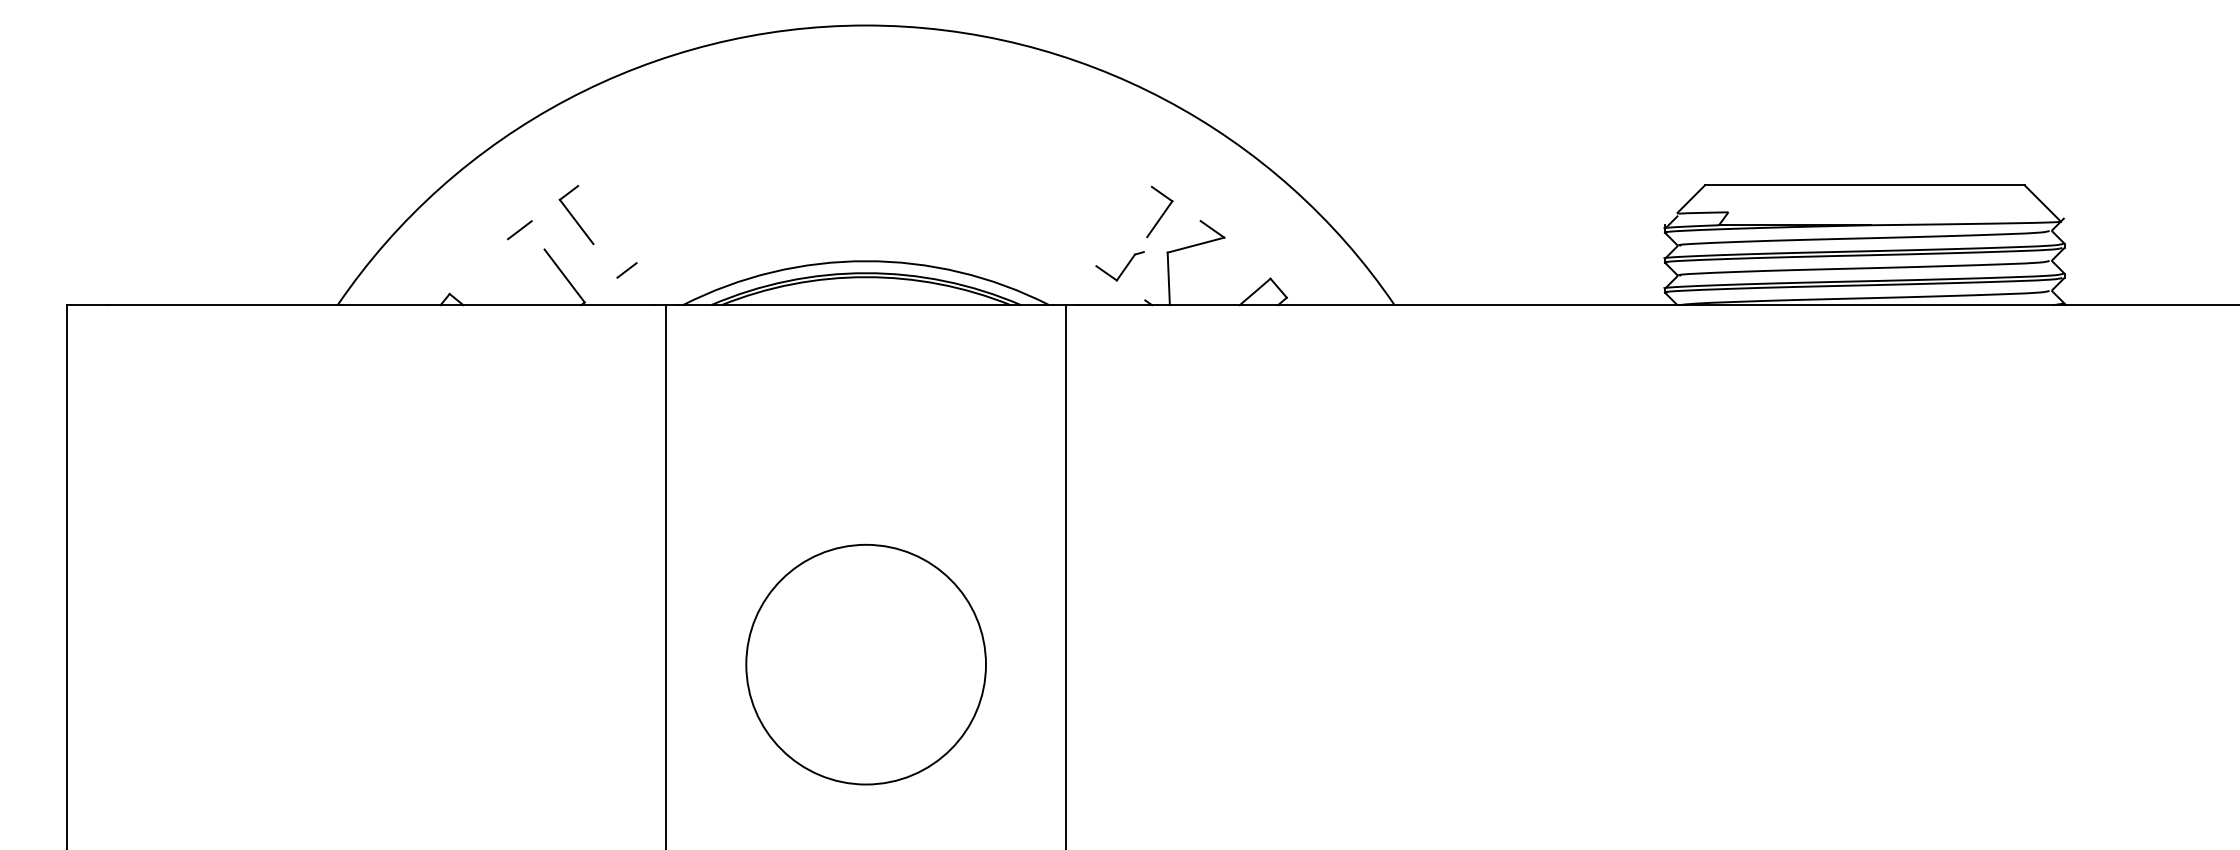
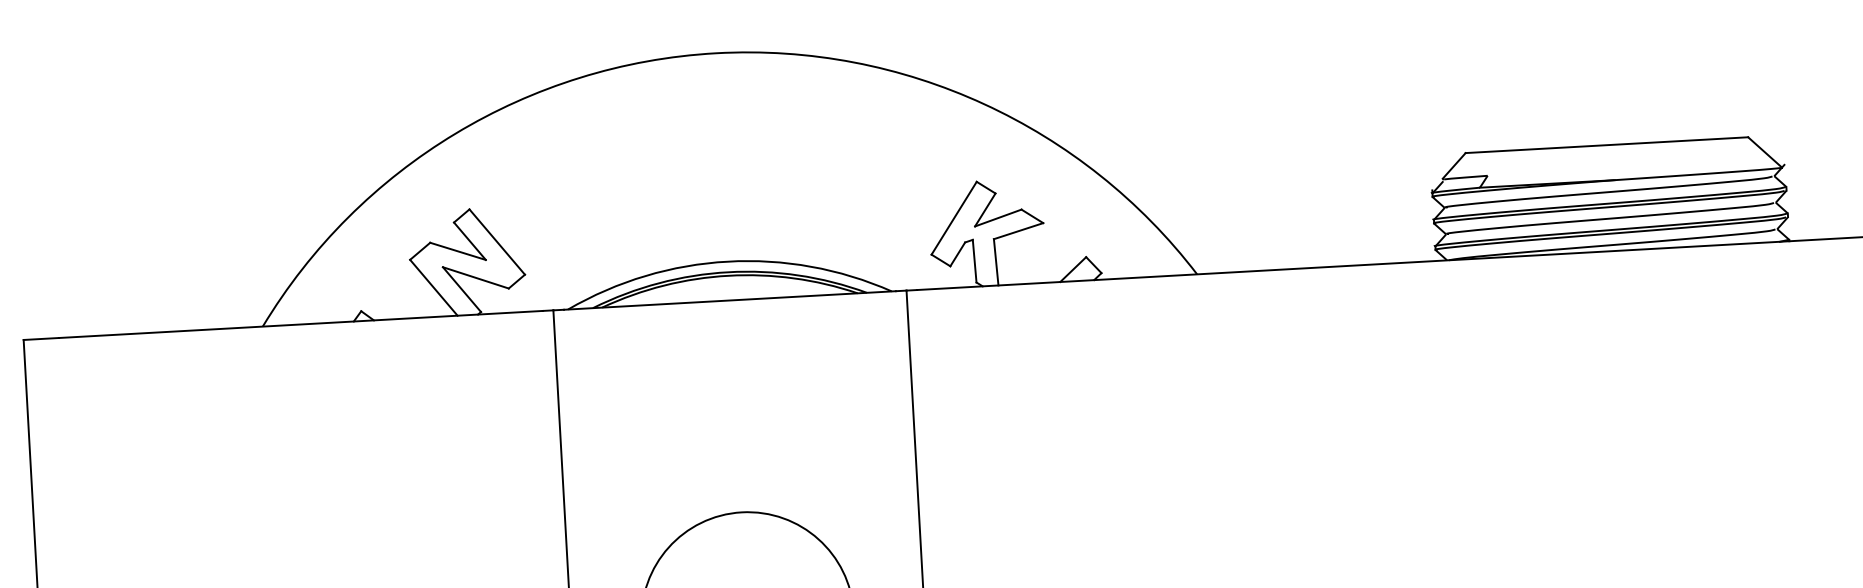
line: (607, 224) -> (497, 241), added
line: (1123, 226) -> (953, 218), added
line: (1173, 229) -> (997, 218), added
line: (562, 232) -> (457, 251), added
line: (580, 263) -> (475, 277), added
line: (533, 272) -> (434, 288), added
line: (1144, 276) -> (974, 261), added

